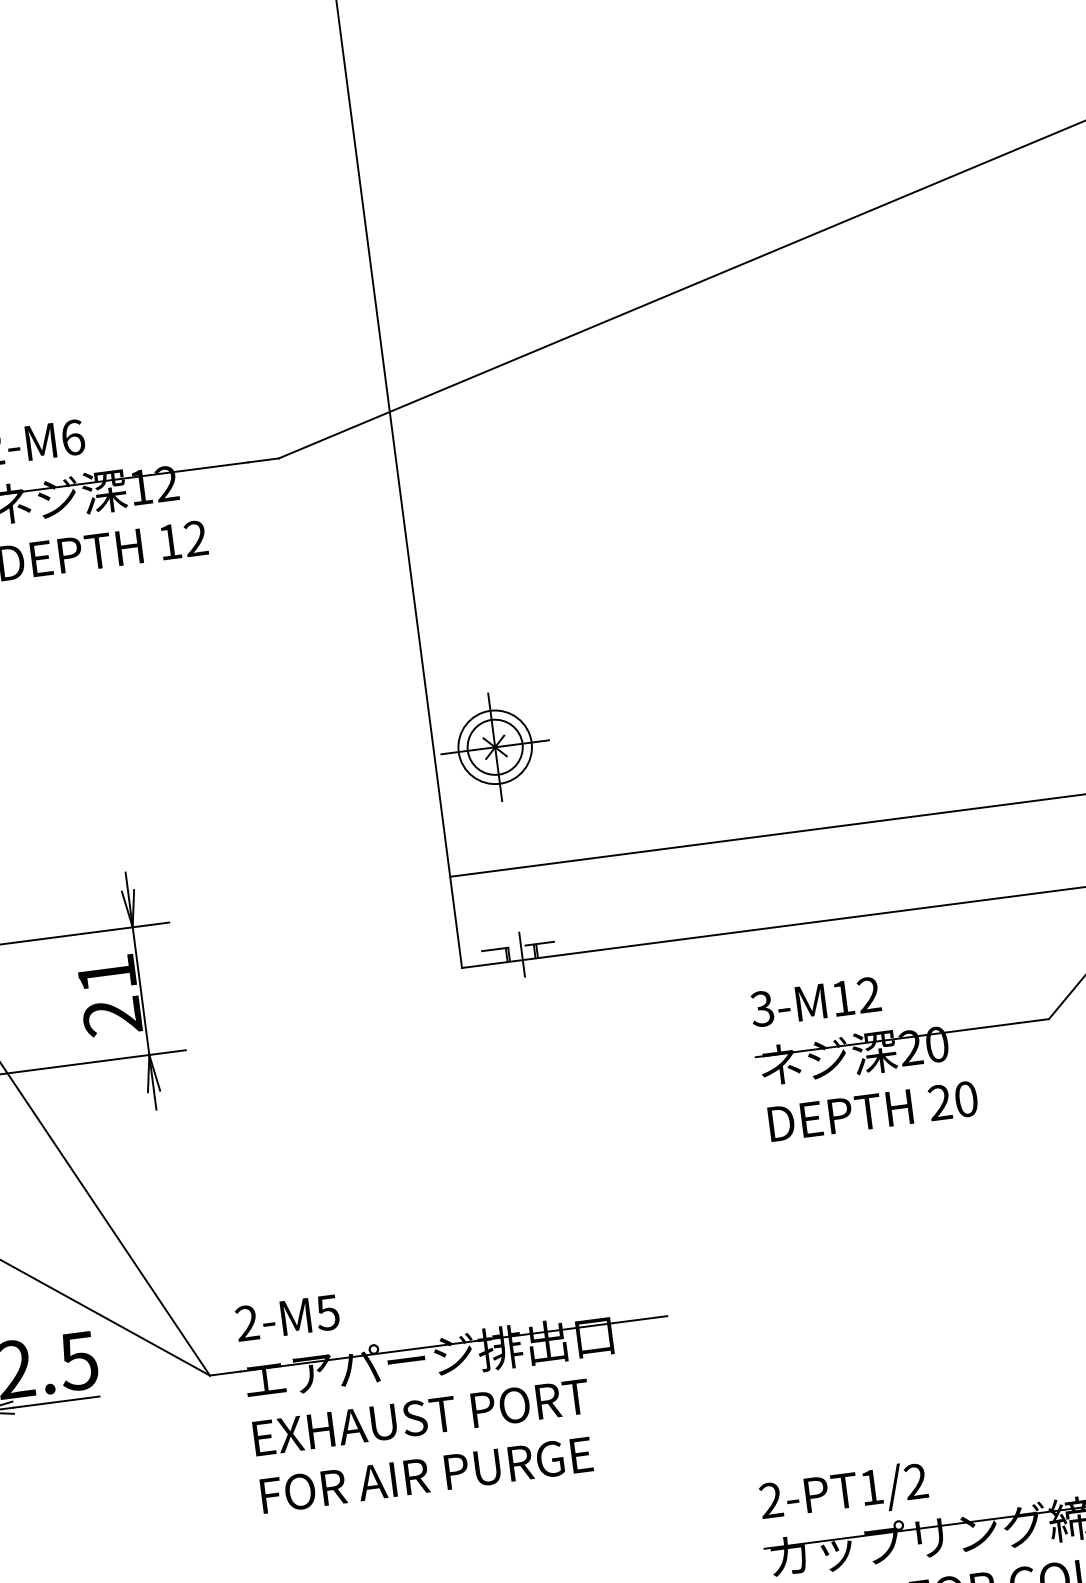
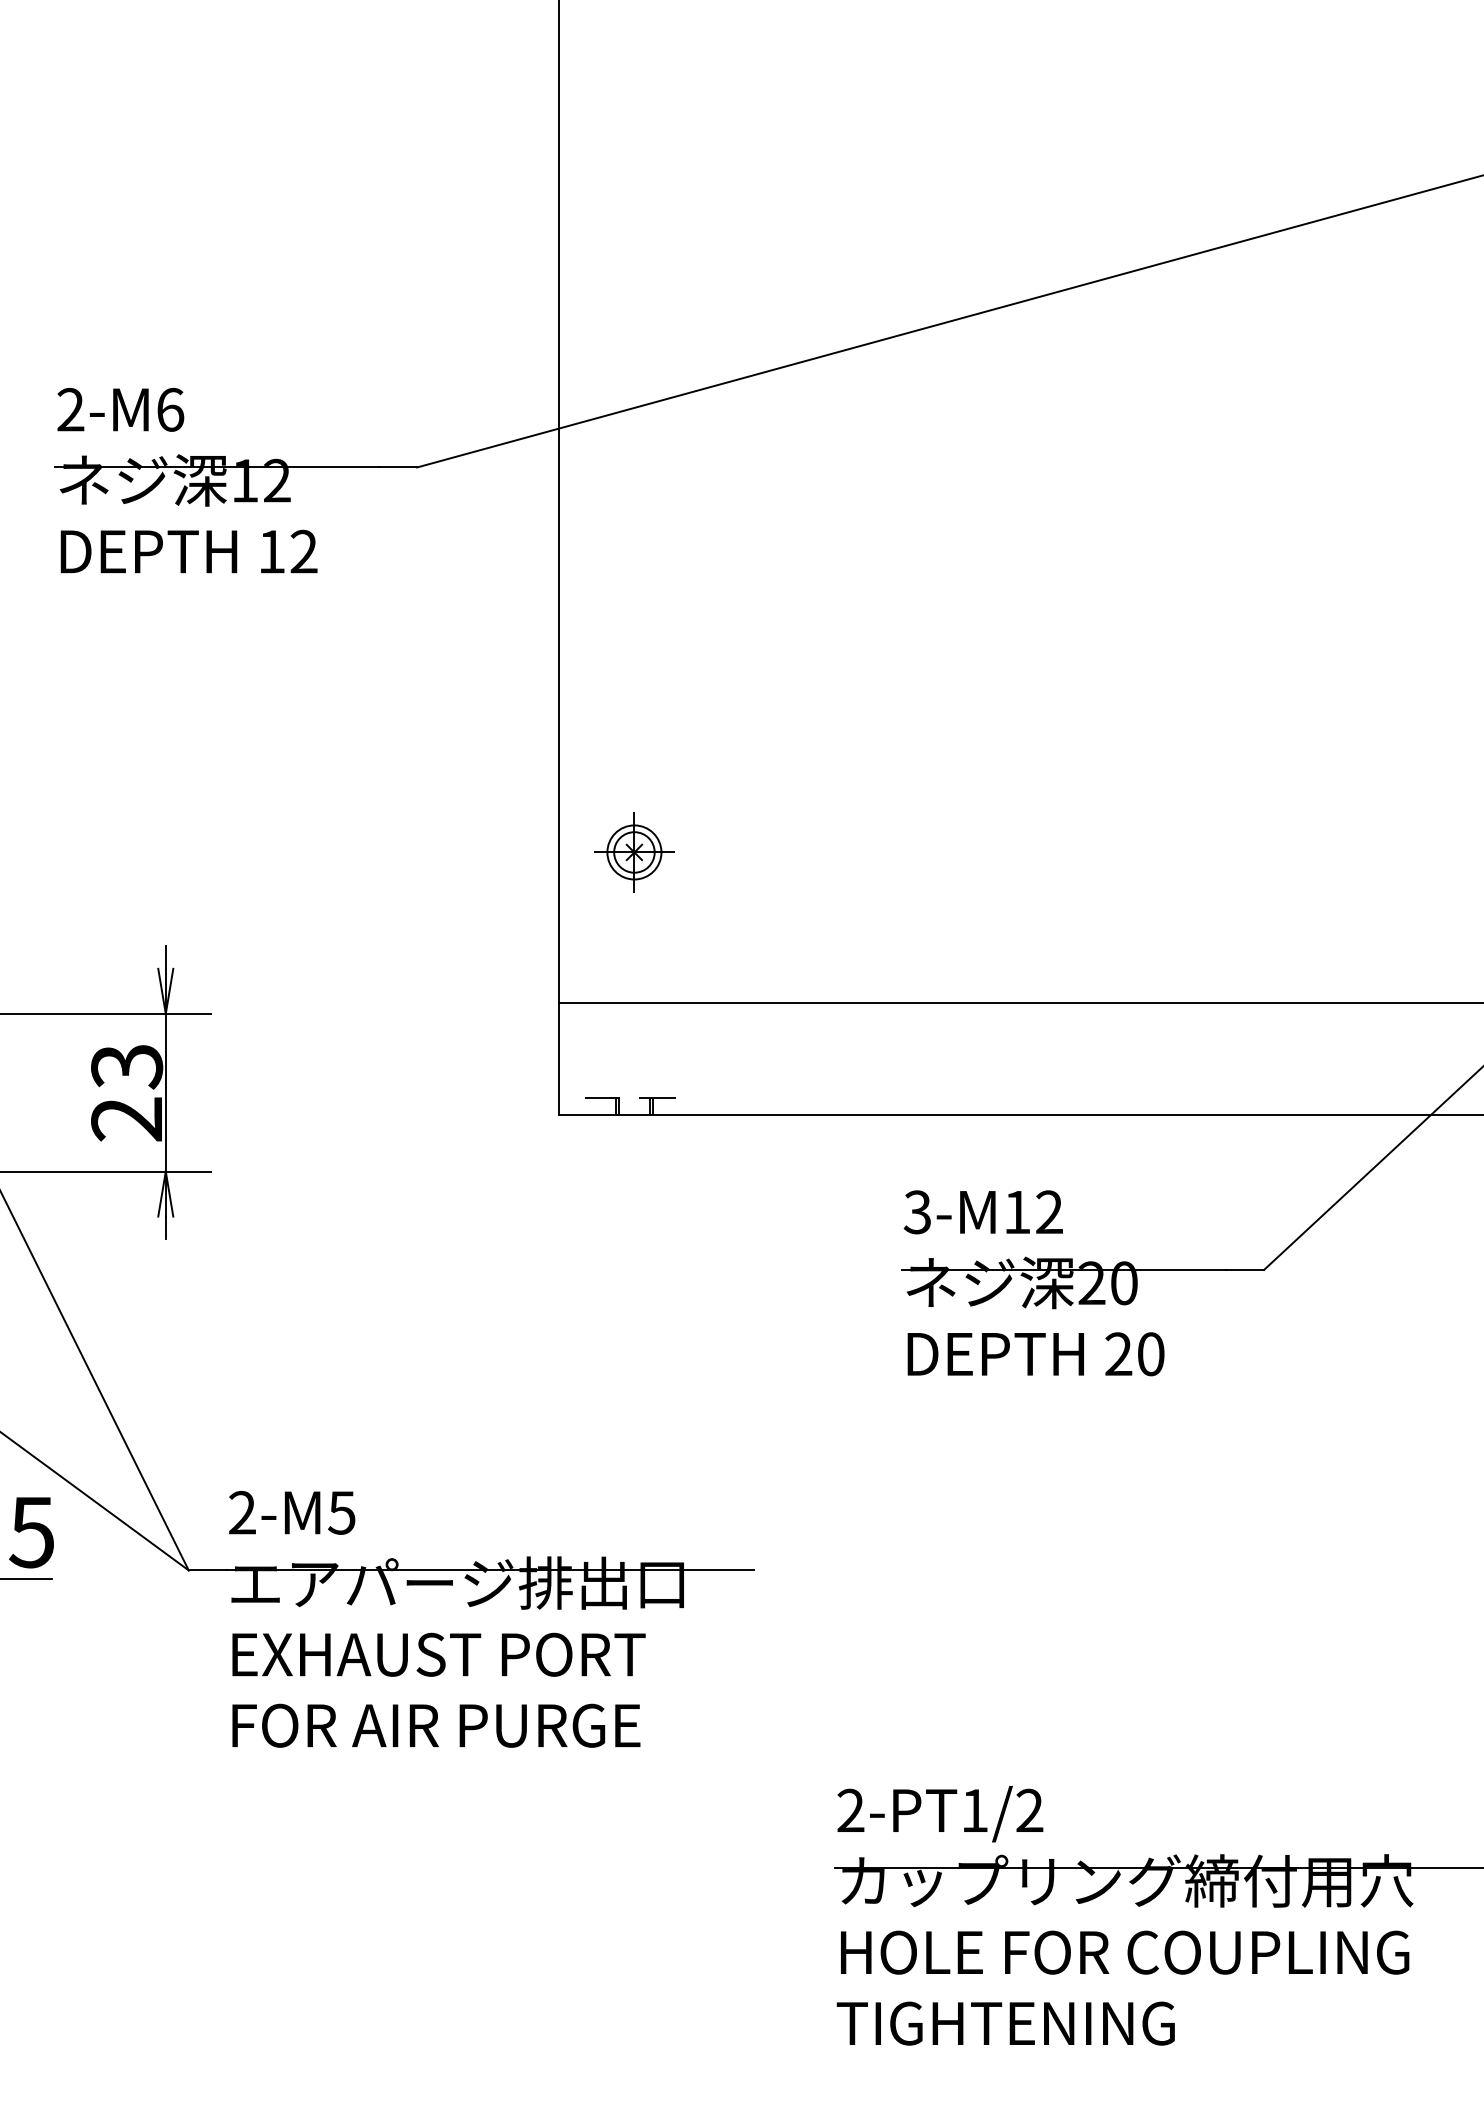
part: (495, 747) -> (634, 852), size x0.6
line: (522, 954) -> (634, 1108), removed
text: (107, 974) -> (127, 1067), 21 -> 23

